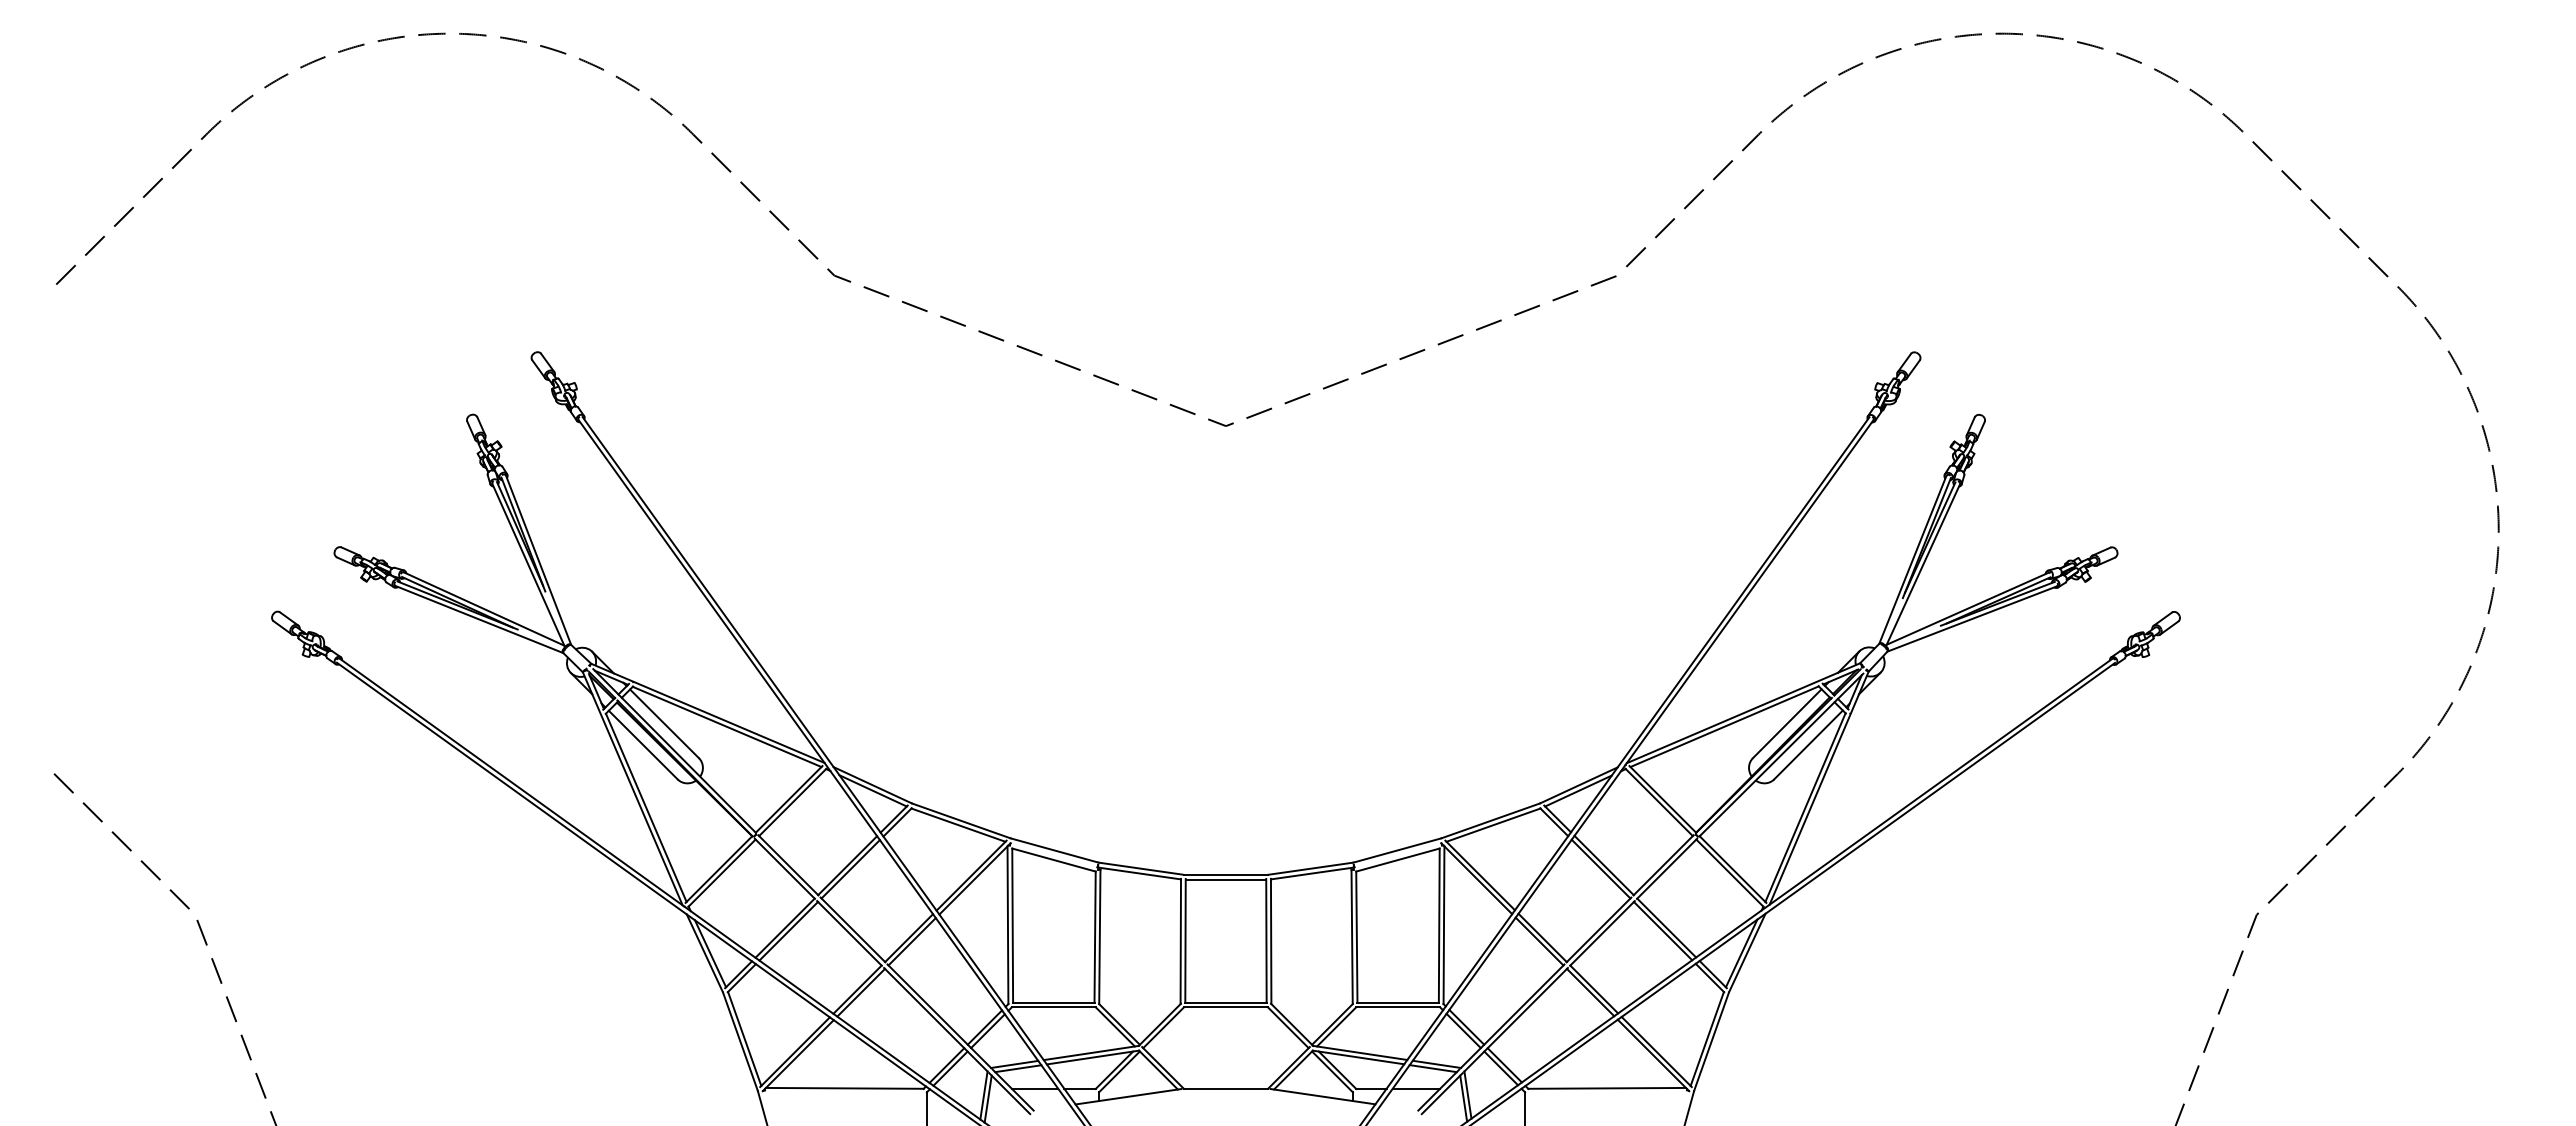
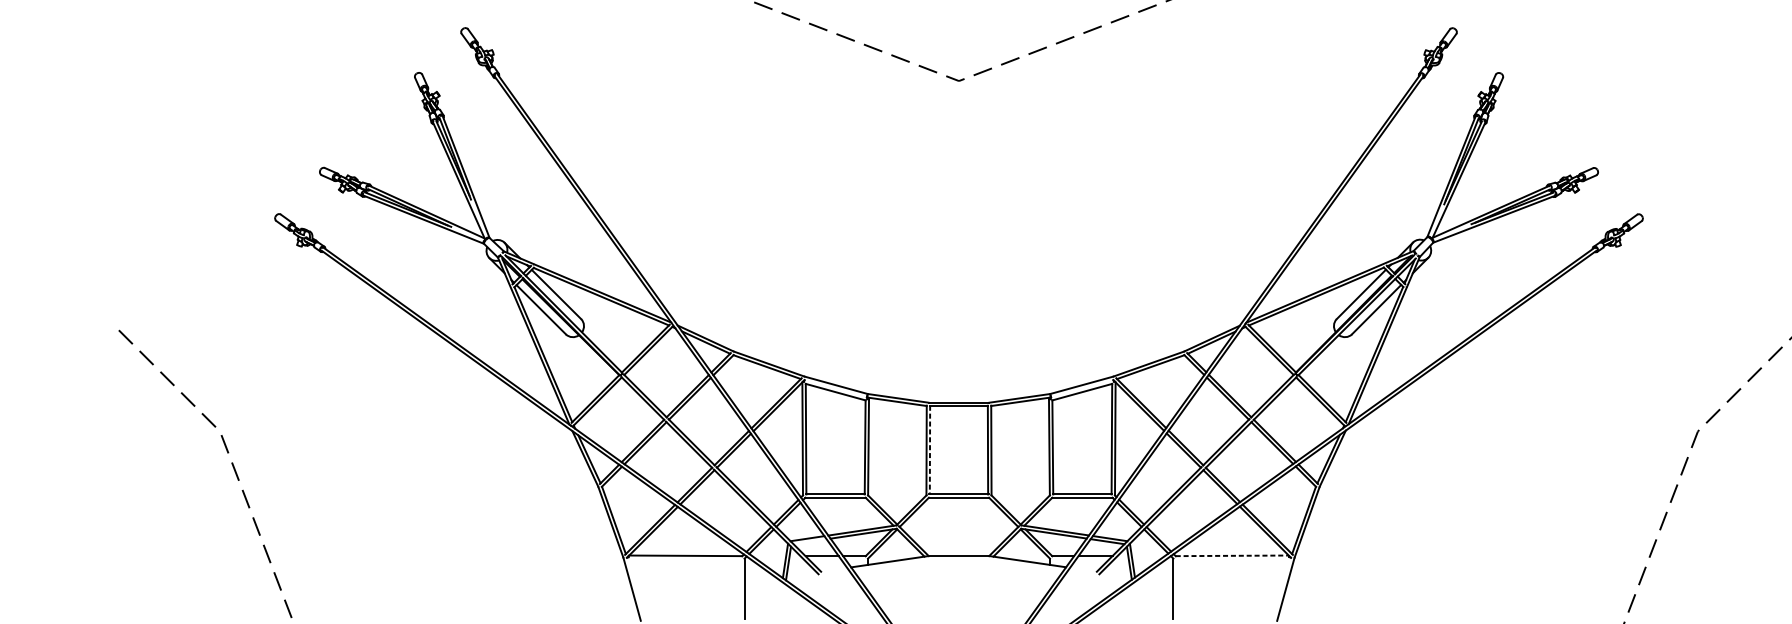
line: (1185, 940) -> (929, 449), solid -> dashed
line: (1018, 1068) -> (810, 541), removed
line: (1607, 1088) -> (1232, 555), solid -> dashed

